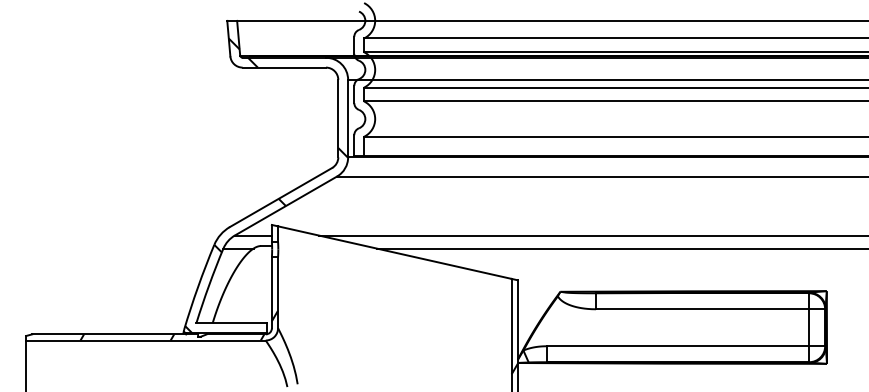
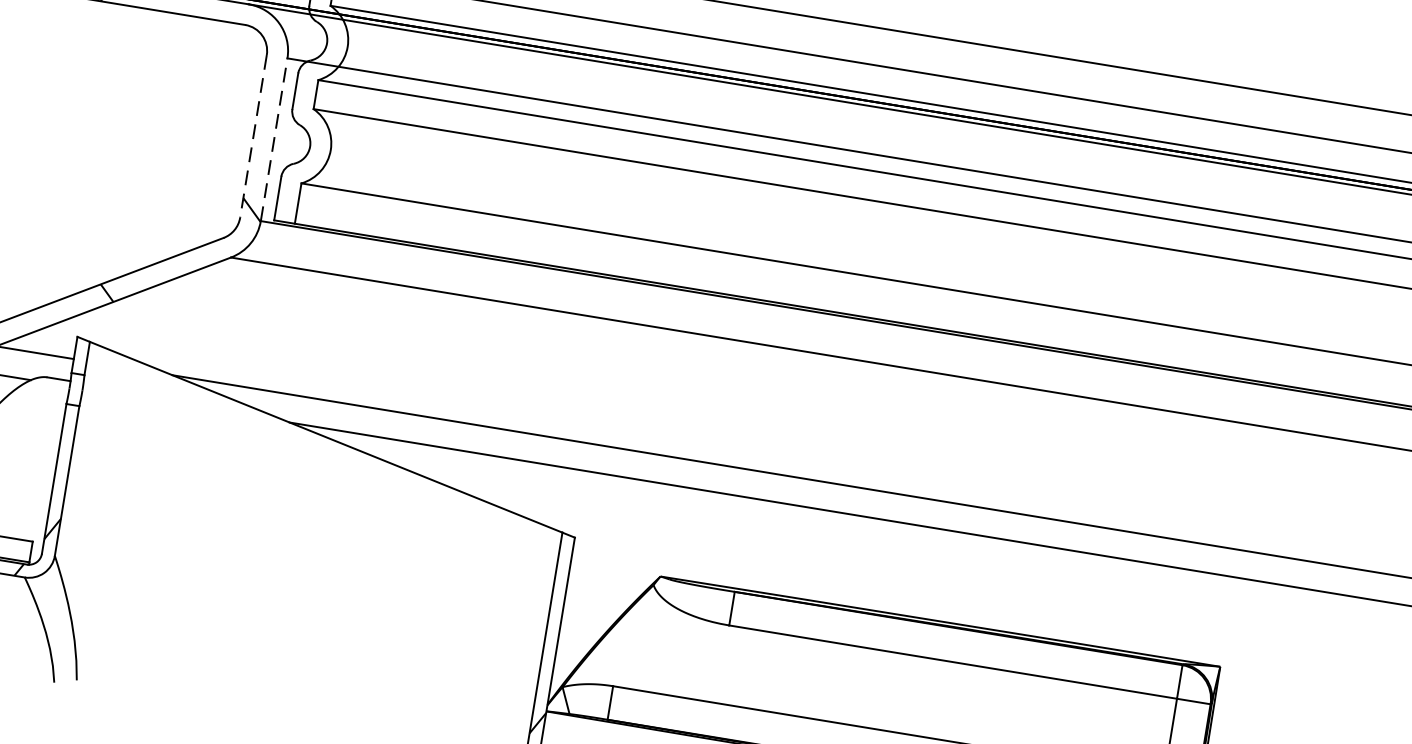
line: (338, 118) -> (253, 136), solid -> dashed
line: (348, 118) -> (274, 139), solid -> dashed

